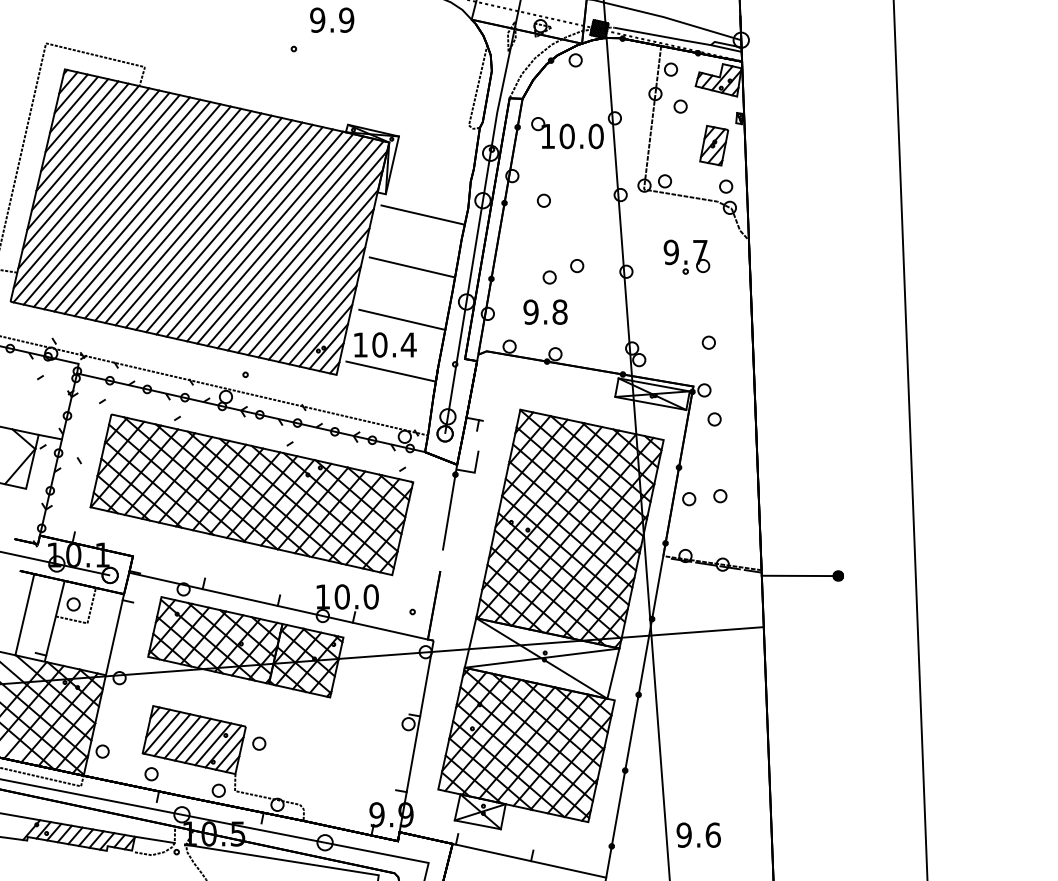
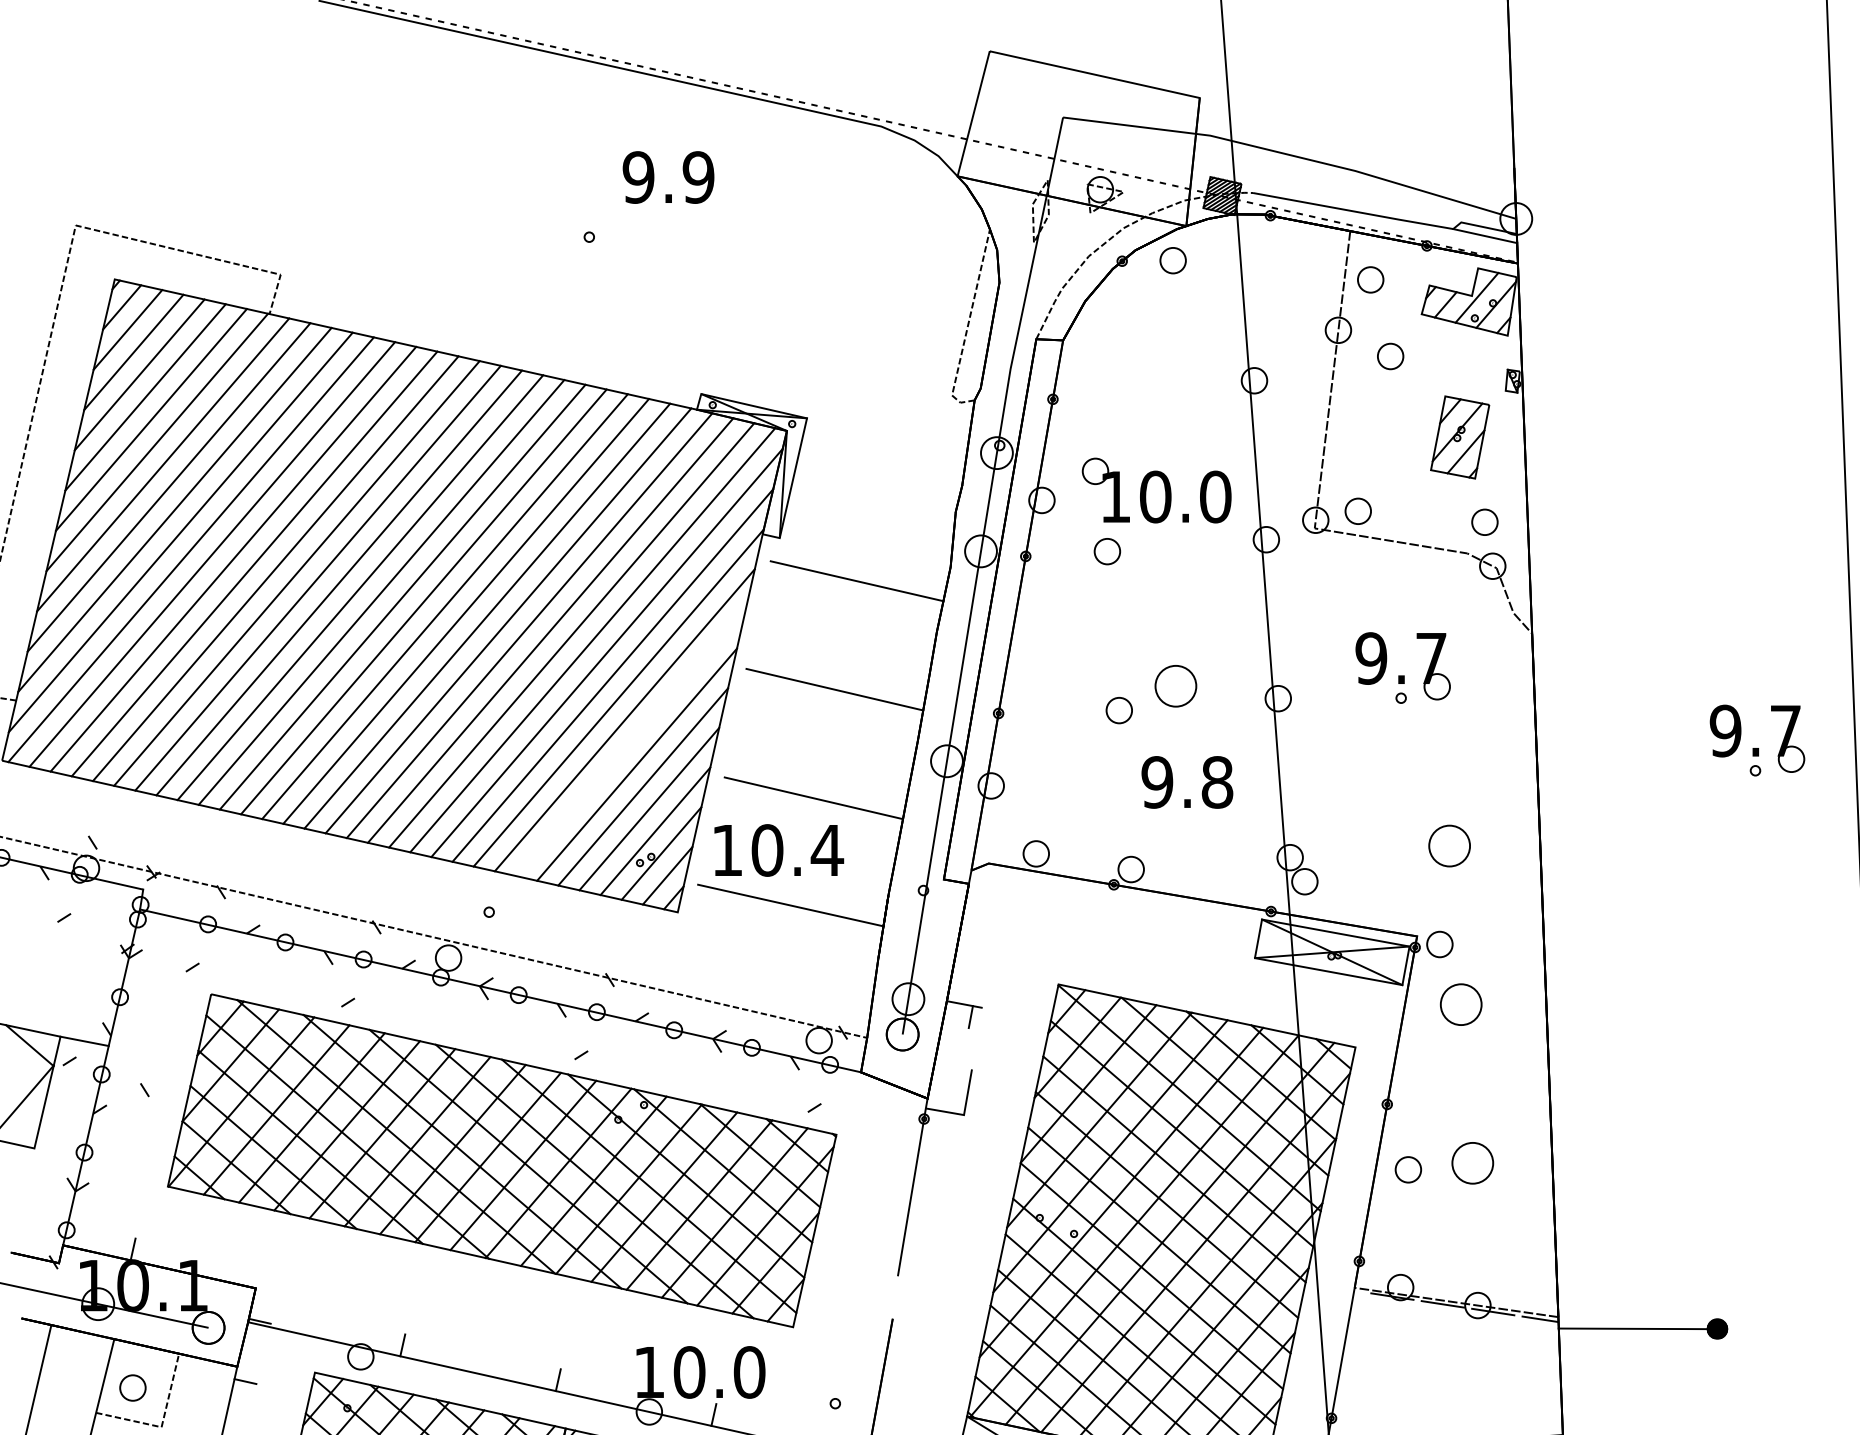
part: (567, 133) -> (1156, 490), moved
part: (577, 266) -> (1176, 687), size x1.6
part: (857, 291) -> (1757, 739), added
line: (313, 292) -> (629, 741), removed
text: (545, 311) -> (1187, 780), moved
part: (708, 342) -> (1448, 845), size x1.6
part: (714, 419) -> (1460, 1004), size x1.6
part: (720, 496) -> (1473, 1164), size x1.6

